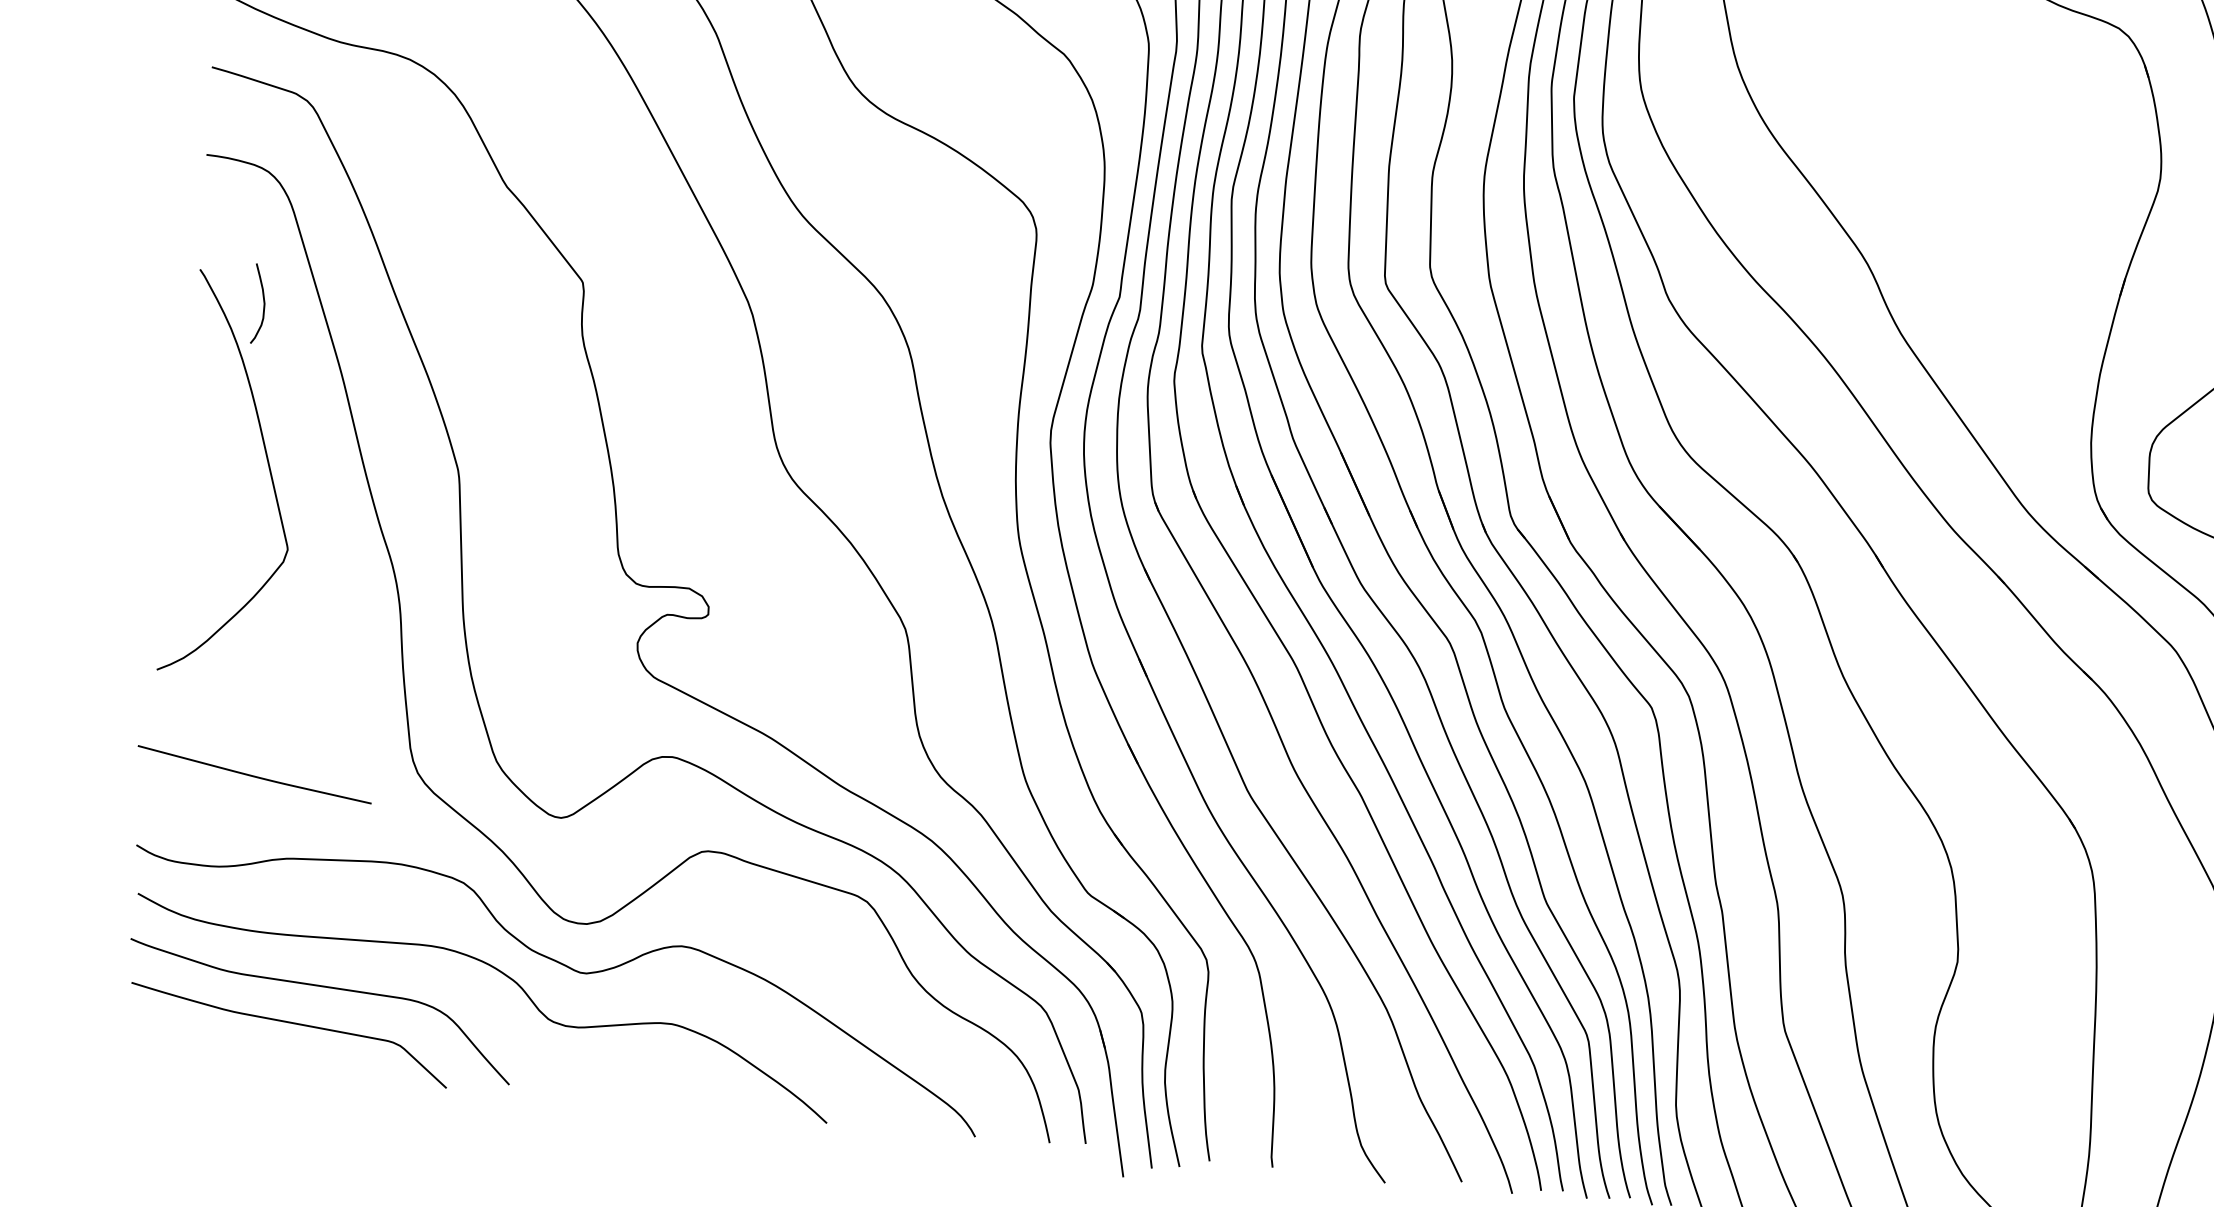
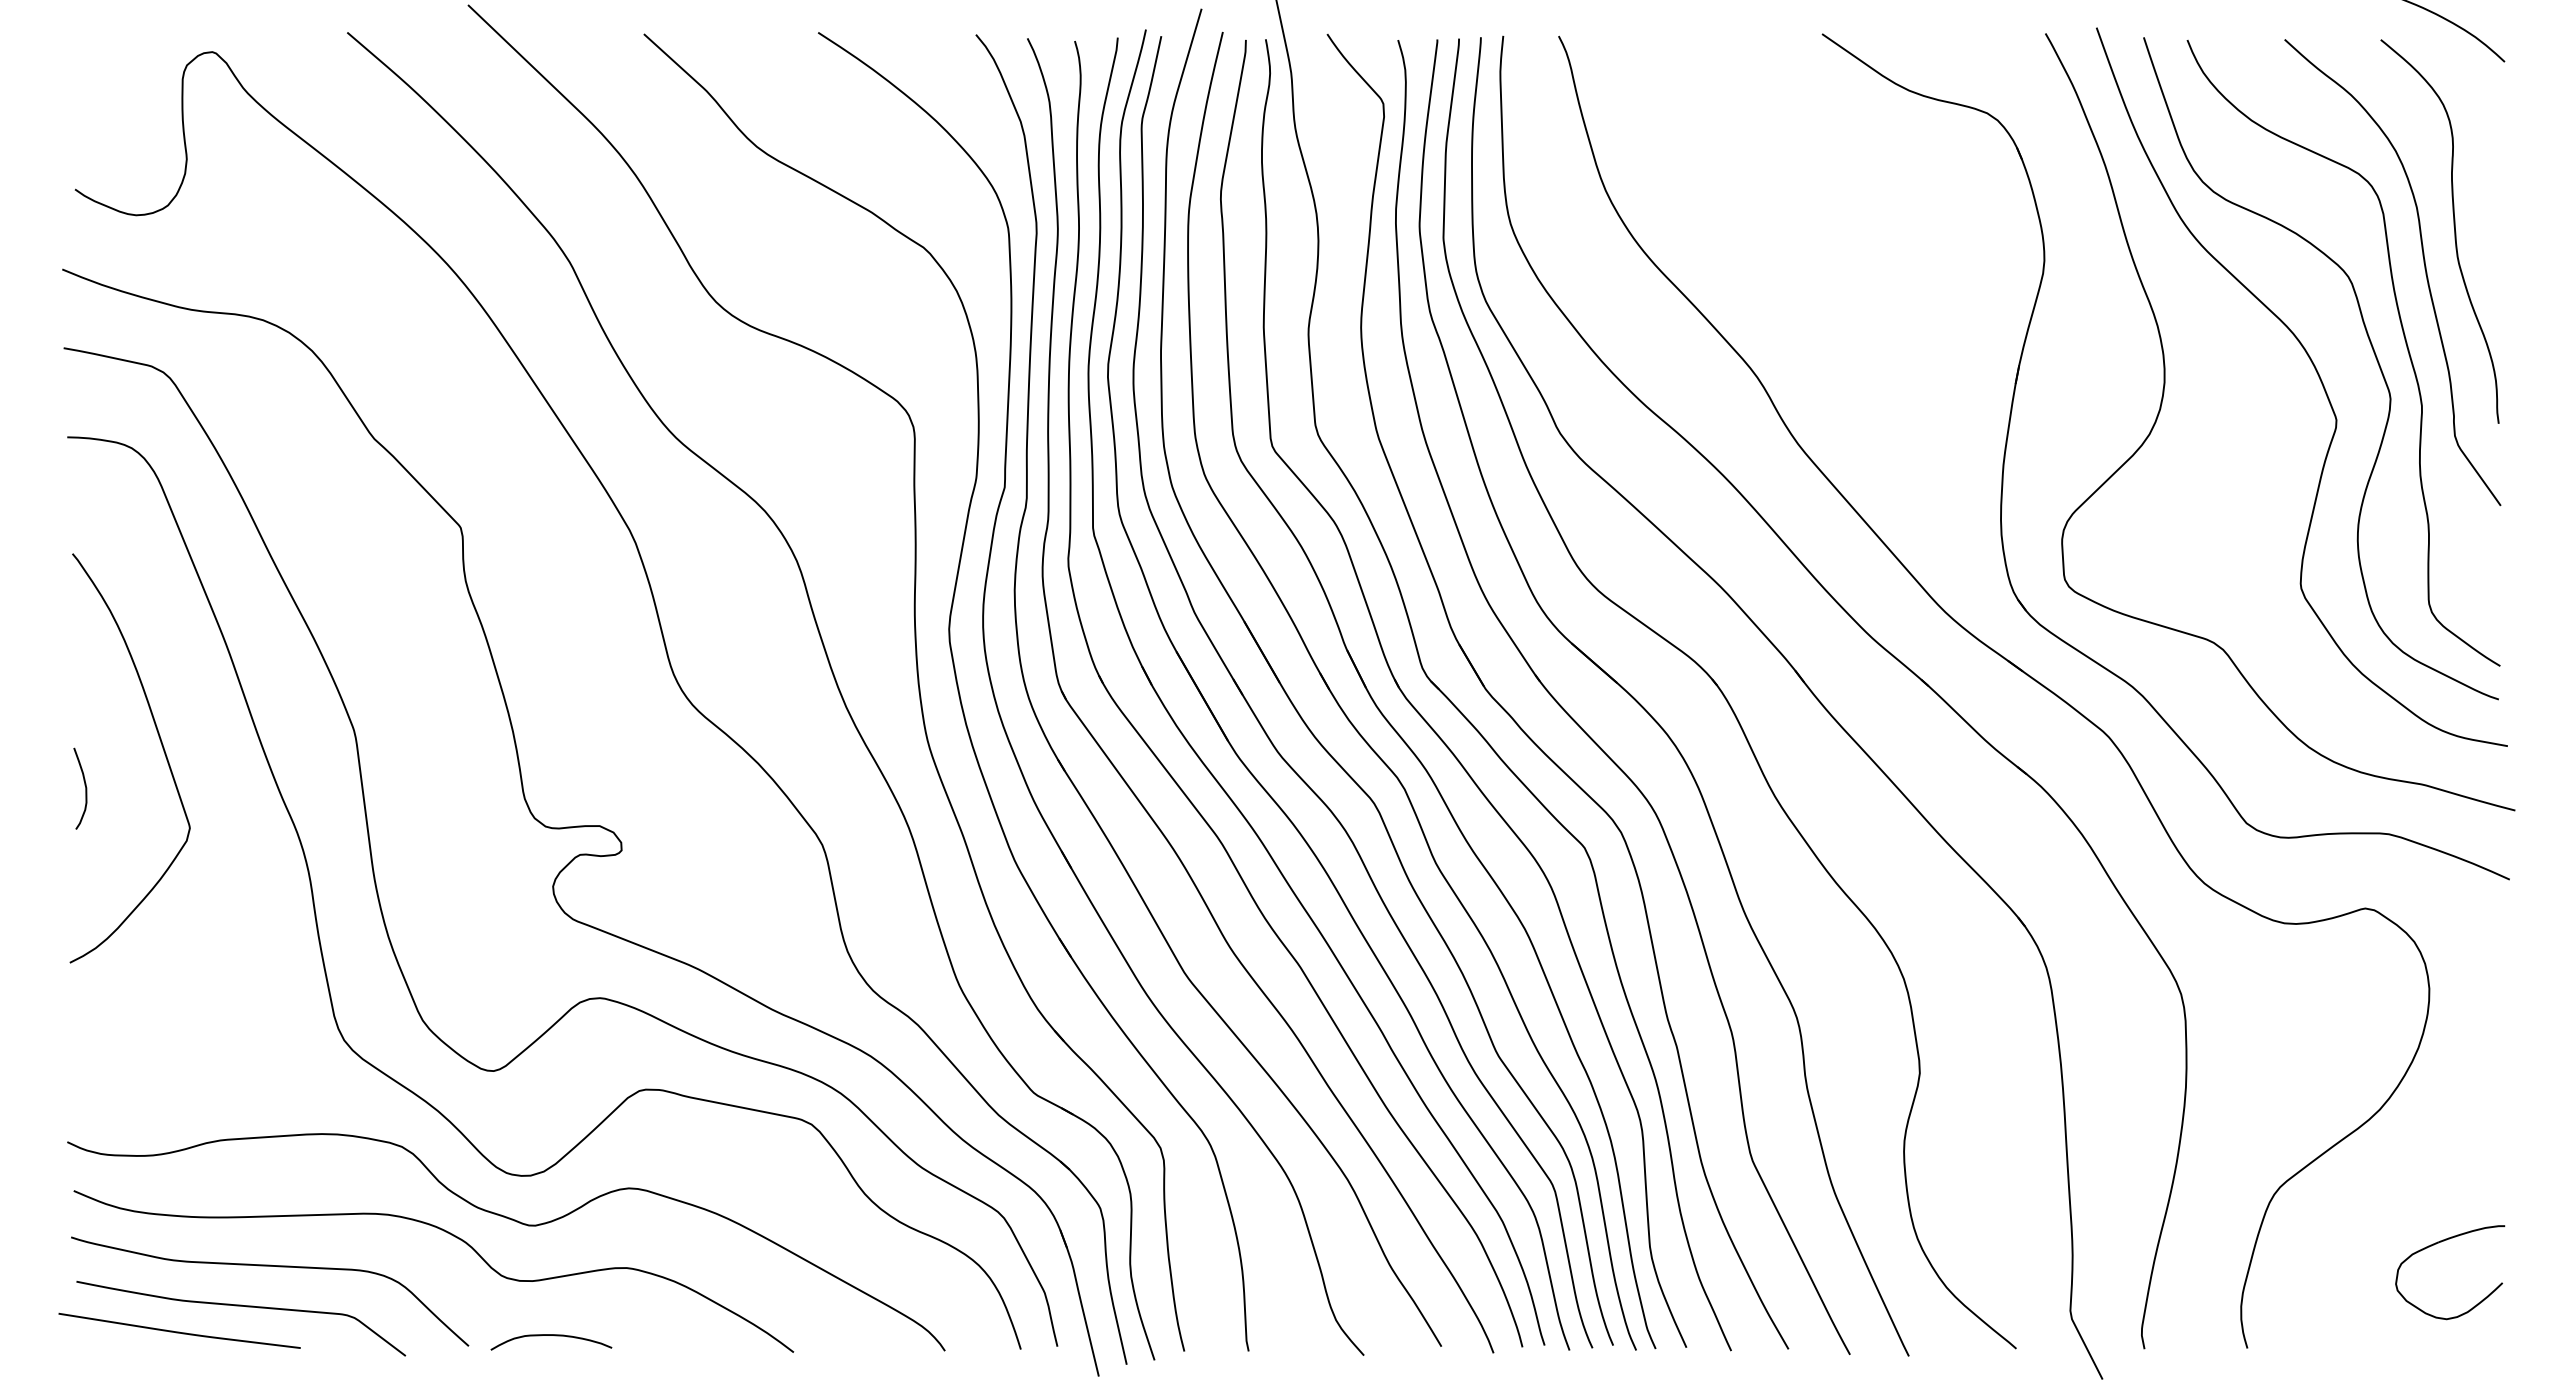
curve: (263, 301) -> (84, 785), moved
curve: (254, 775) -> (179, 1331), moved
curve: (594, 1083) -> (554, 1336), added

